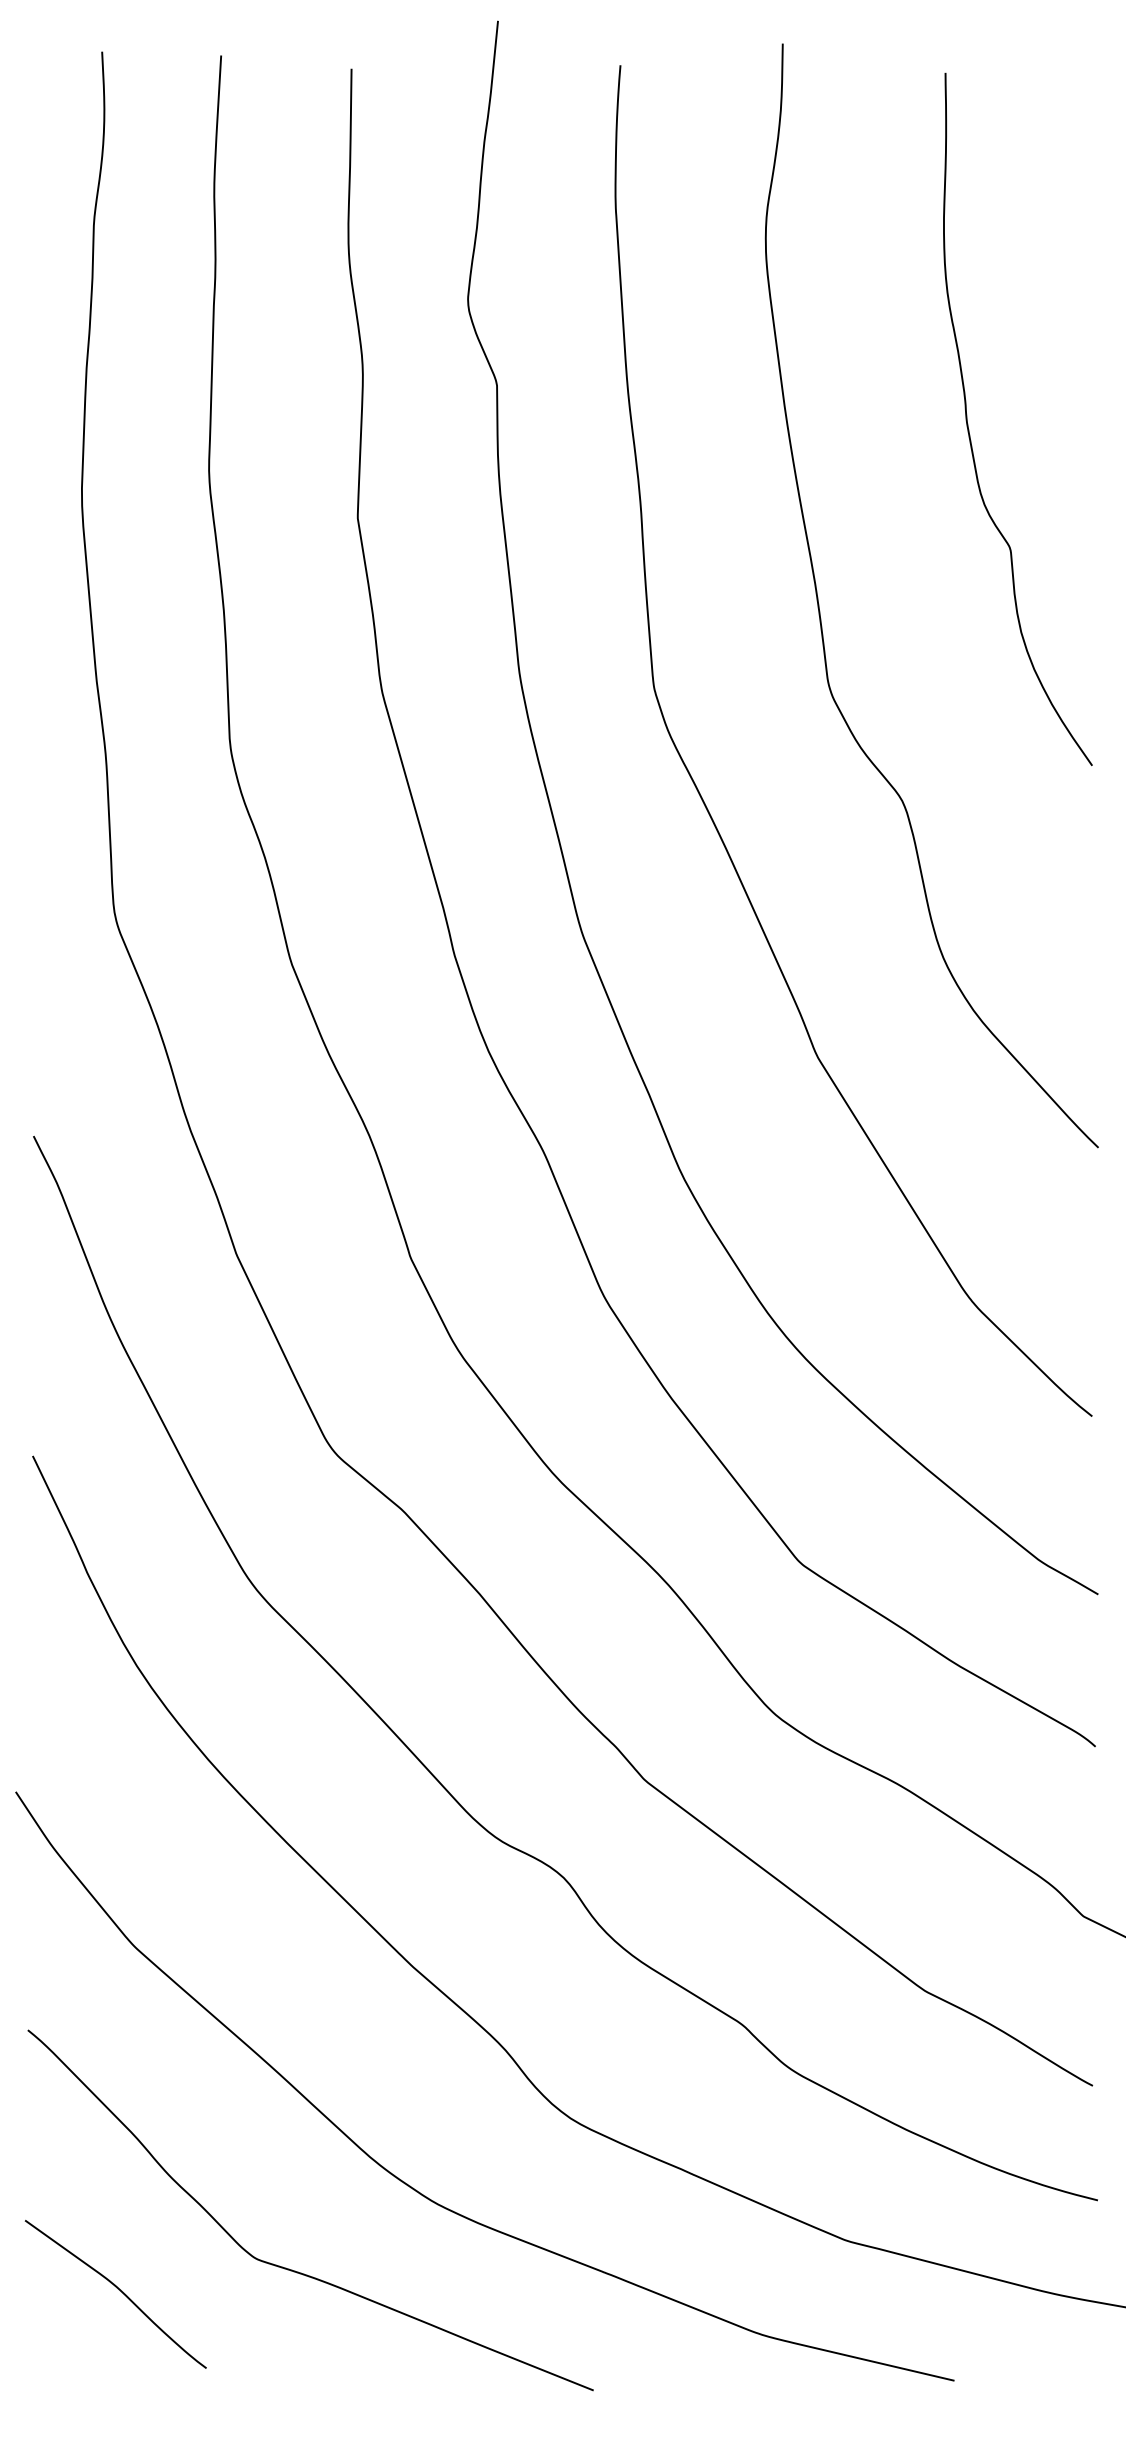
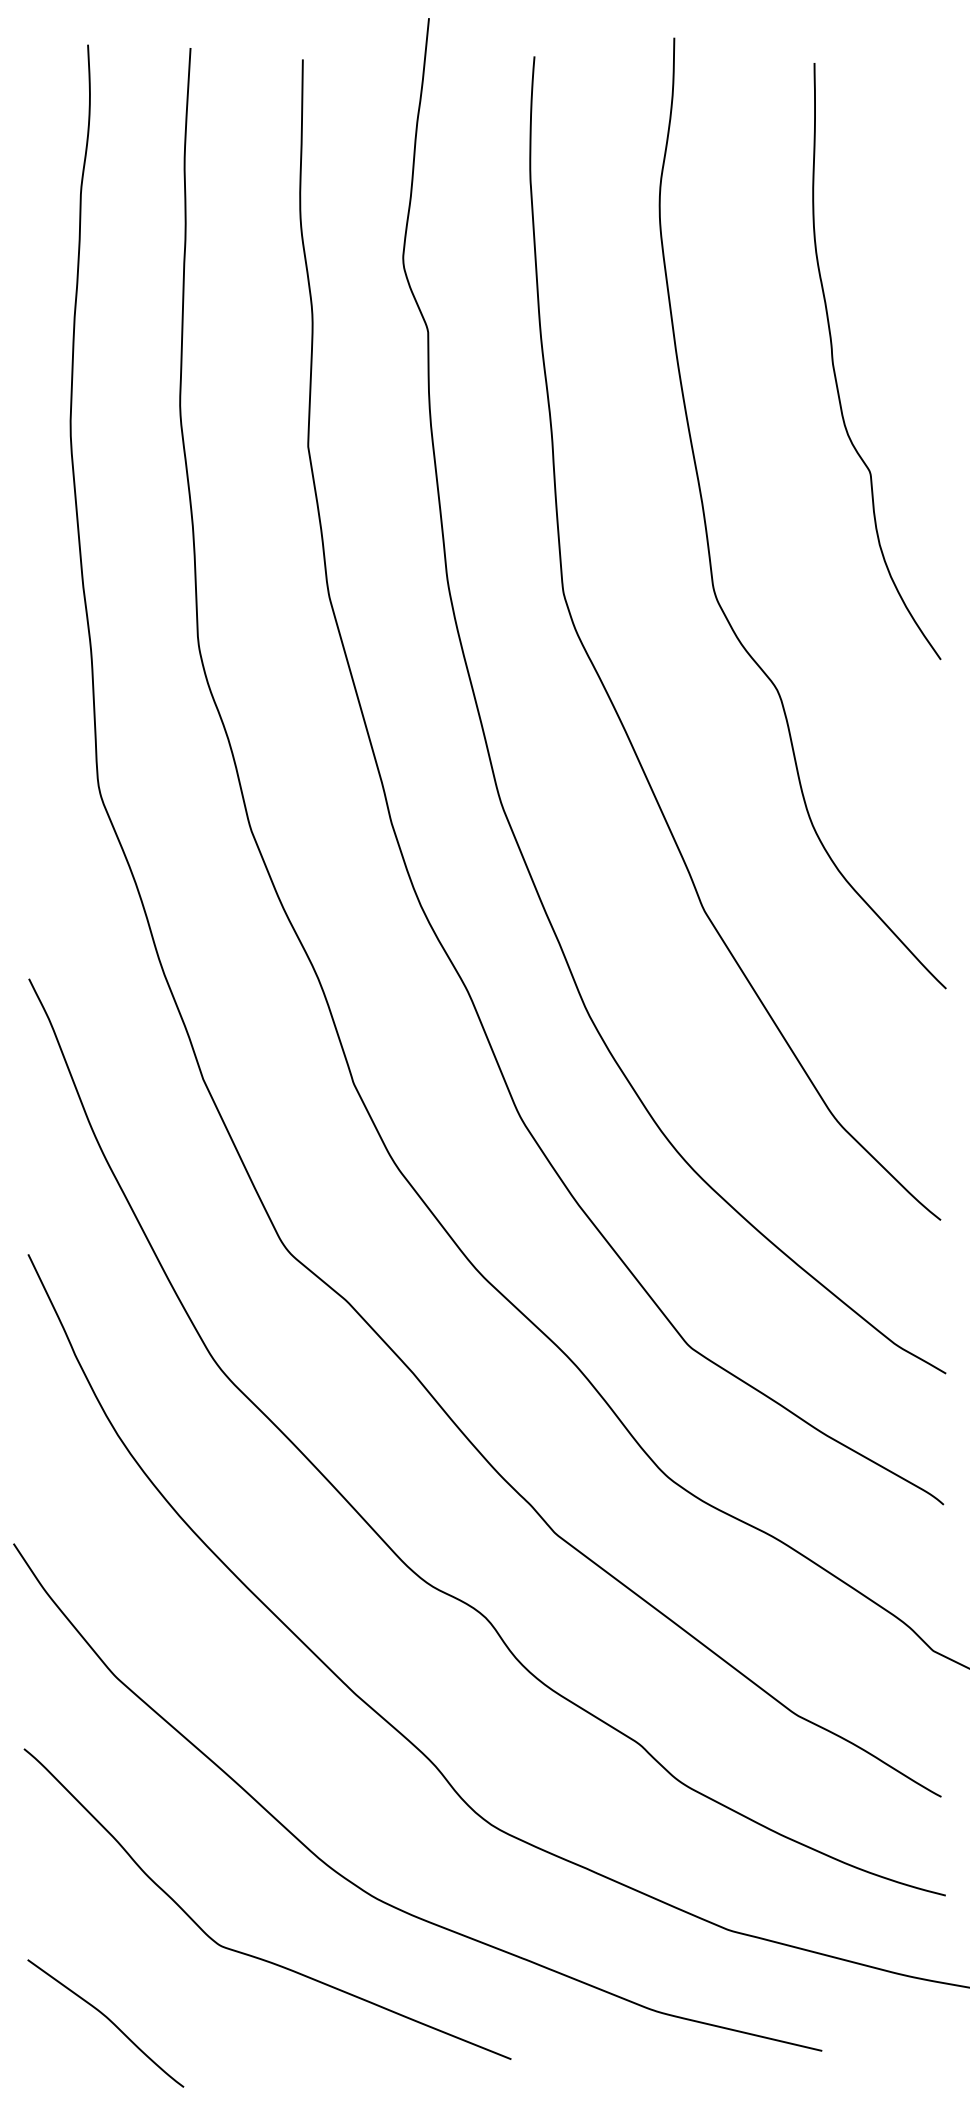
curve: (118, 2290) -> (108, 2020), moved

